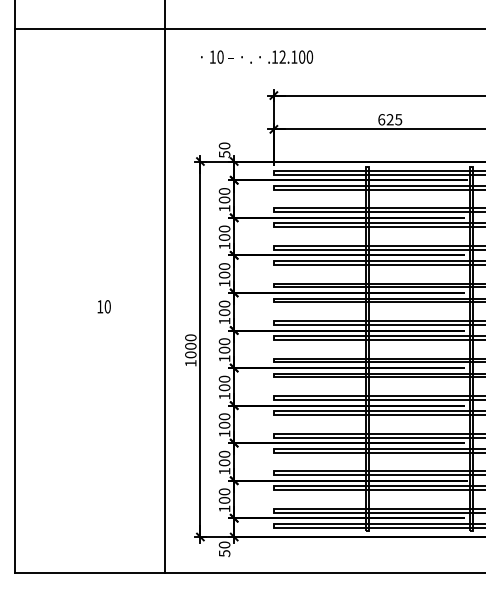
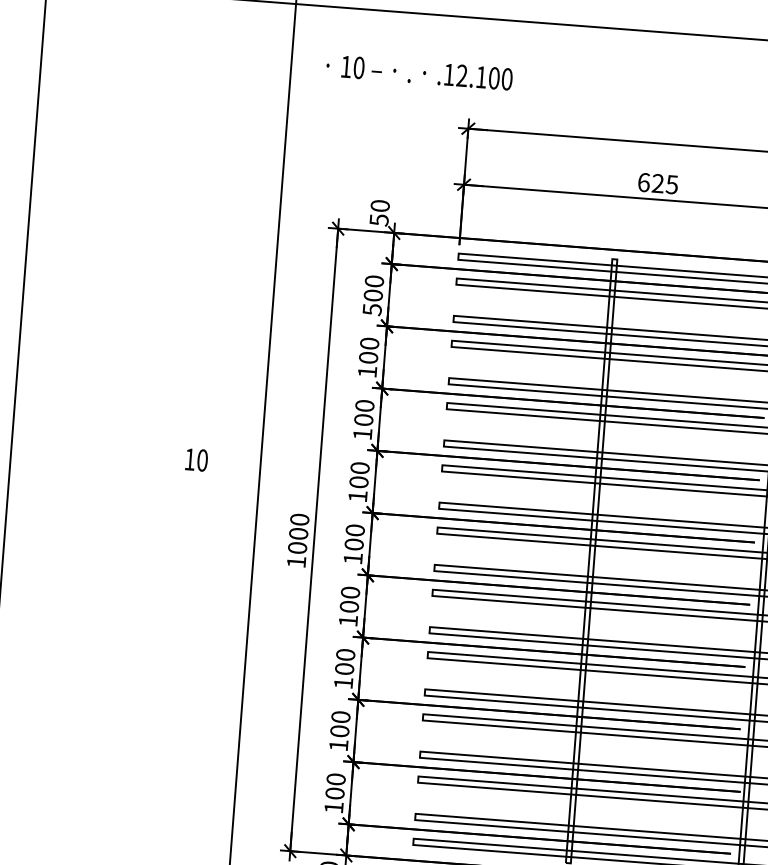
text: (257, 56) -> (420, 71), moved
text: (224, 208) -> (372, 309), 100 -> 500
text: (103, 306) -> (195, 459), moved

